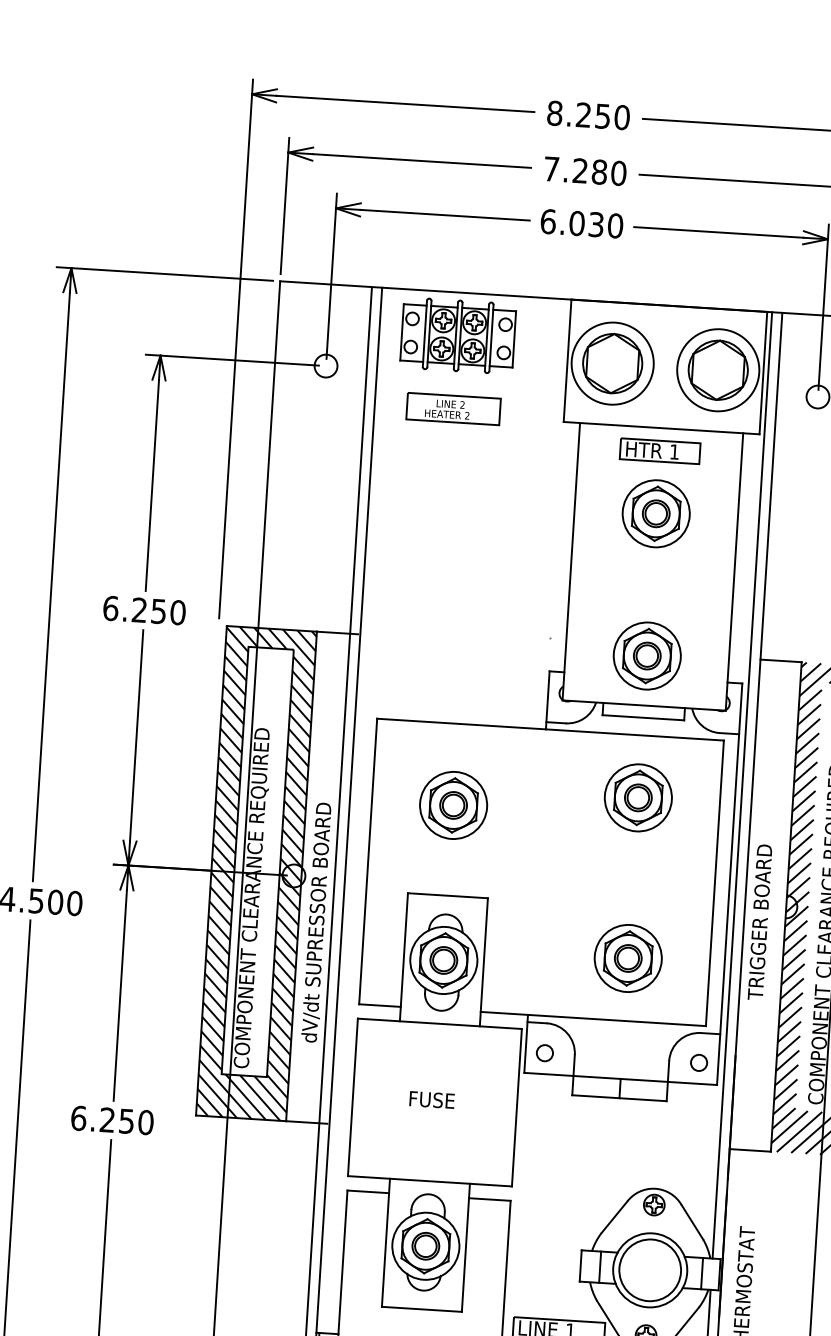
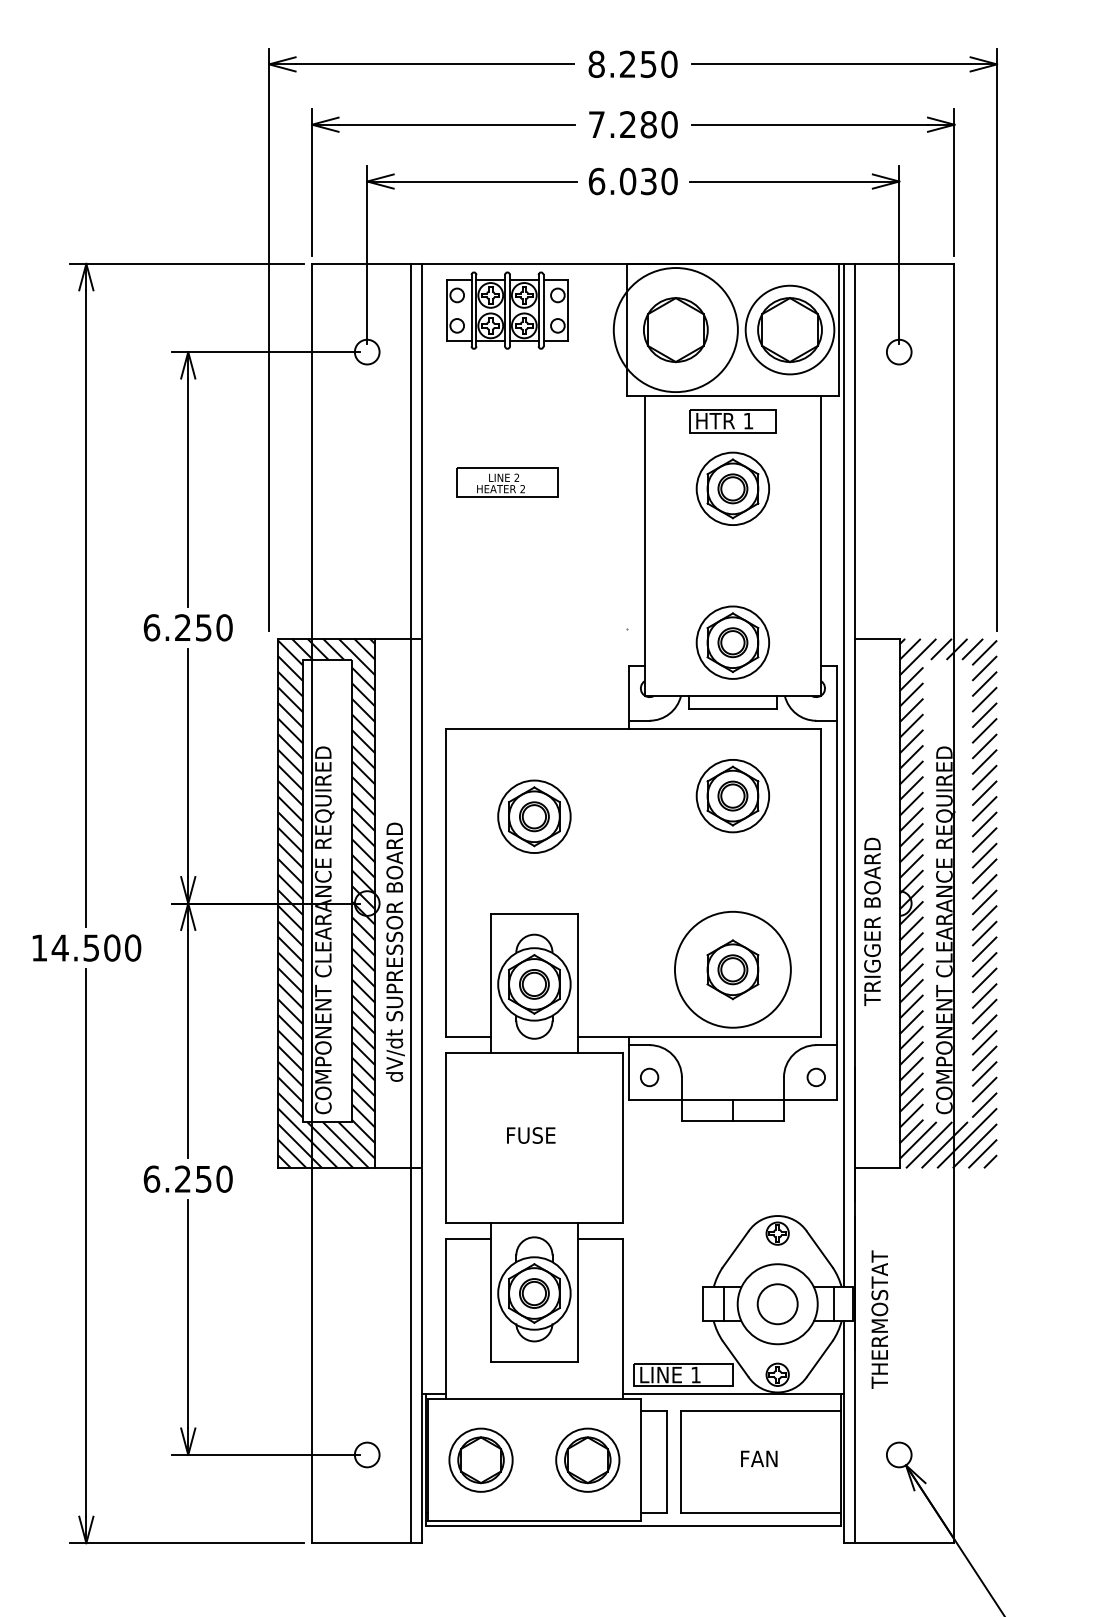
circle: (612, 363) -> (675, 329), size x1.4
part: (453, 408) -> (507, 482), moved
circle: (627, 958) -> (732, 969), size x1.6
circle: (650, 1269) -> (777, 1303), size x0.6

